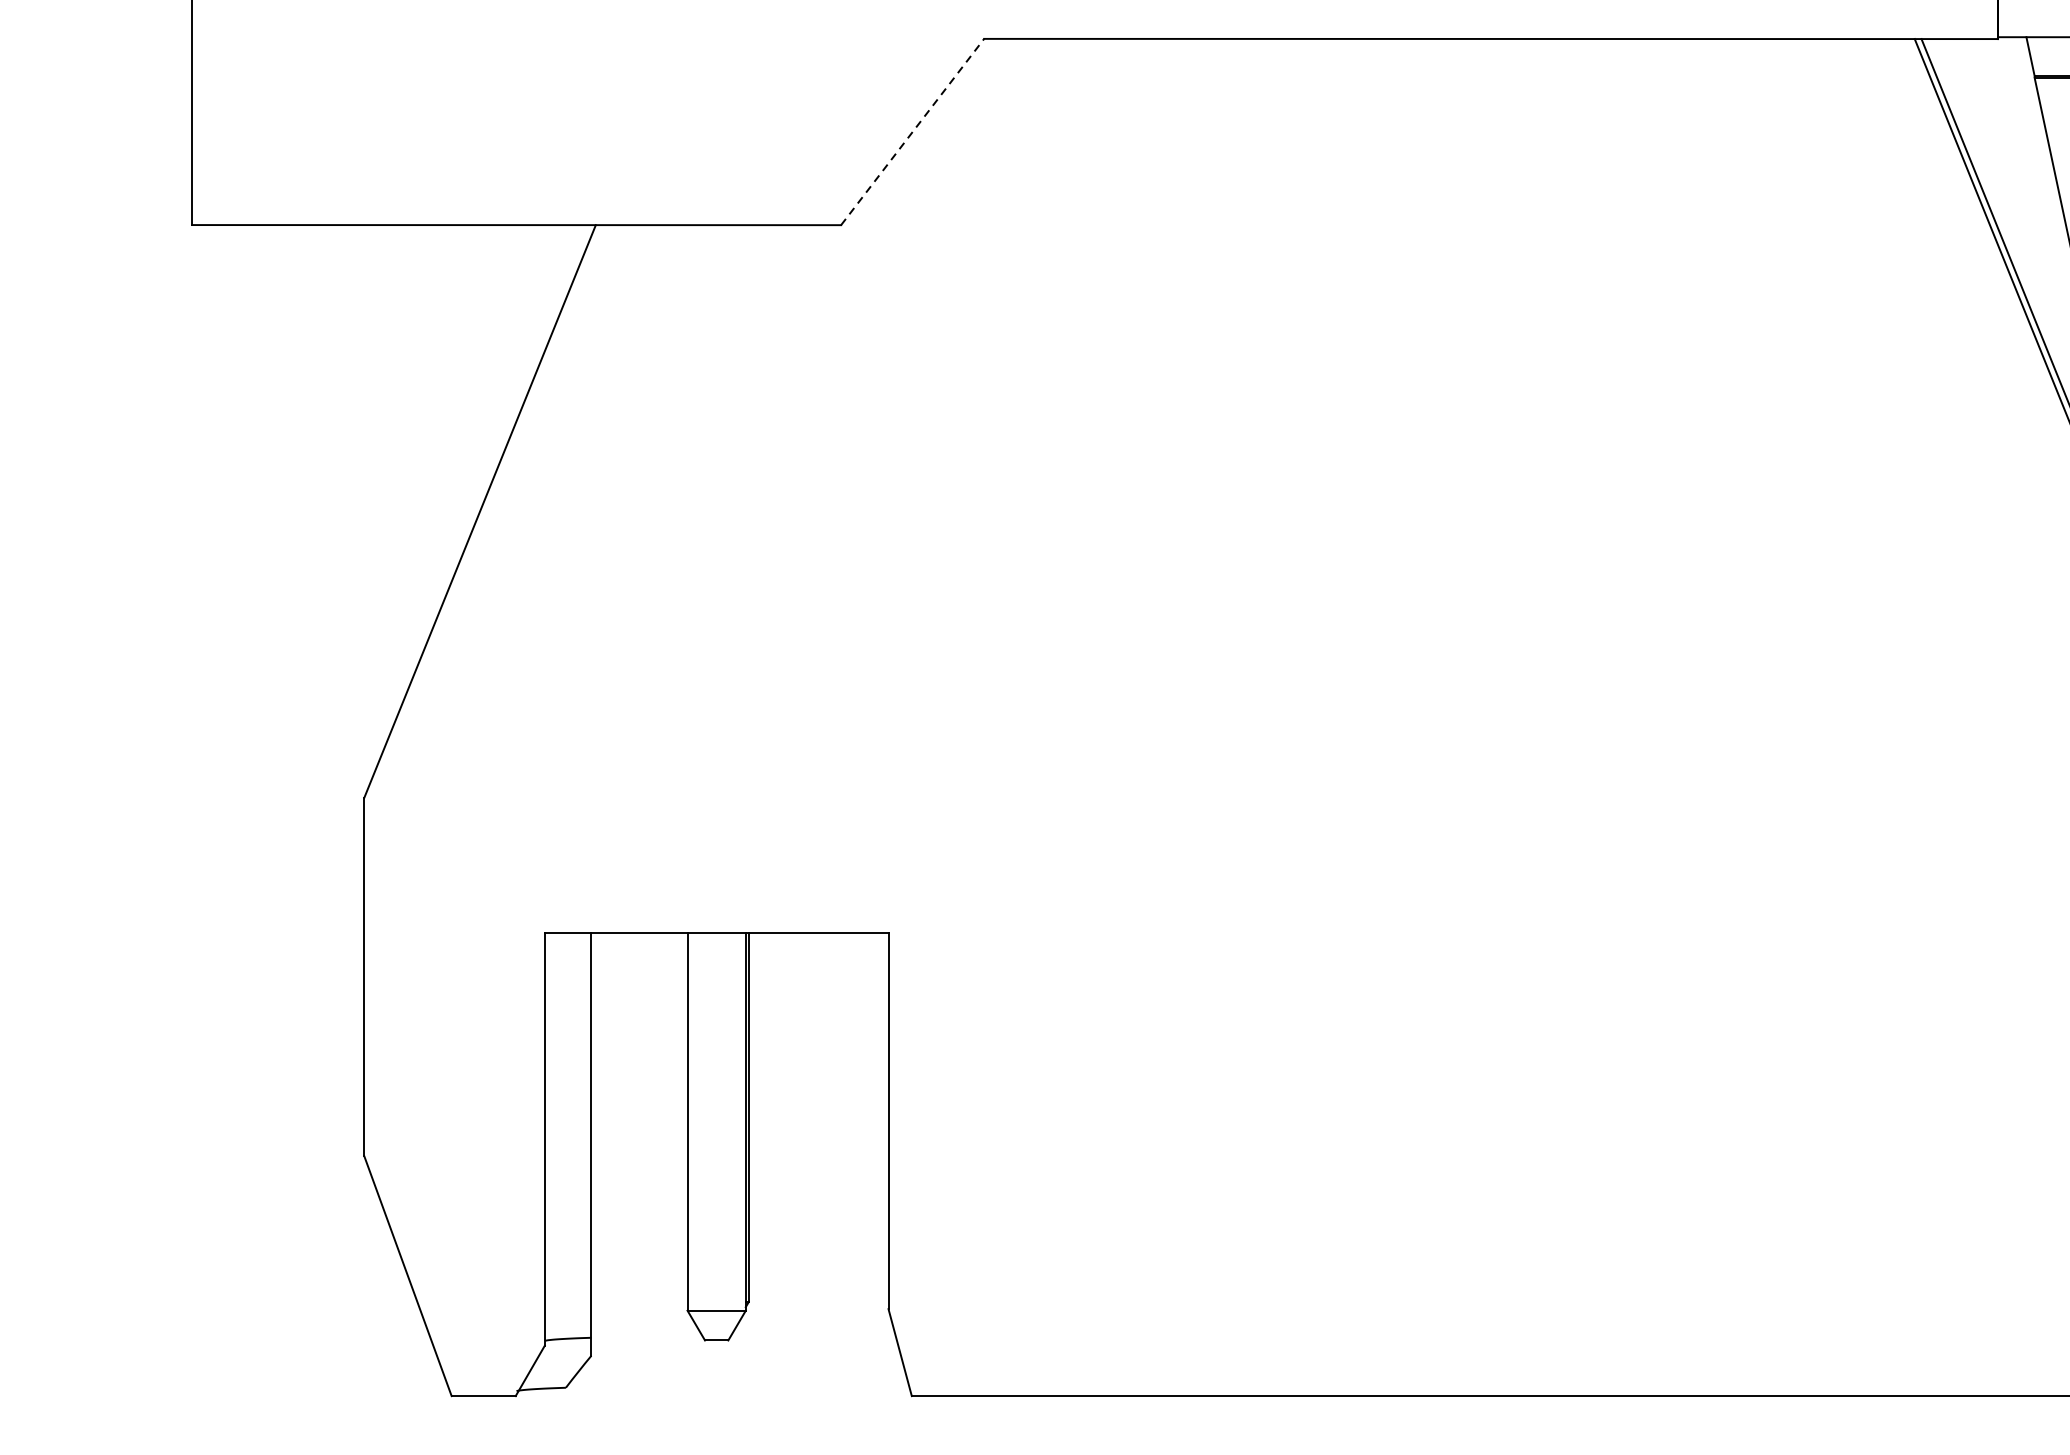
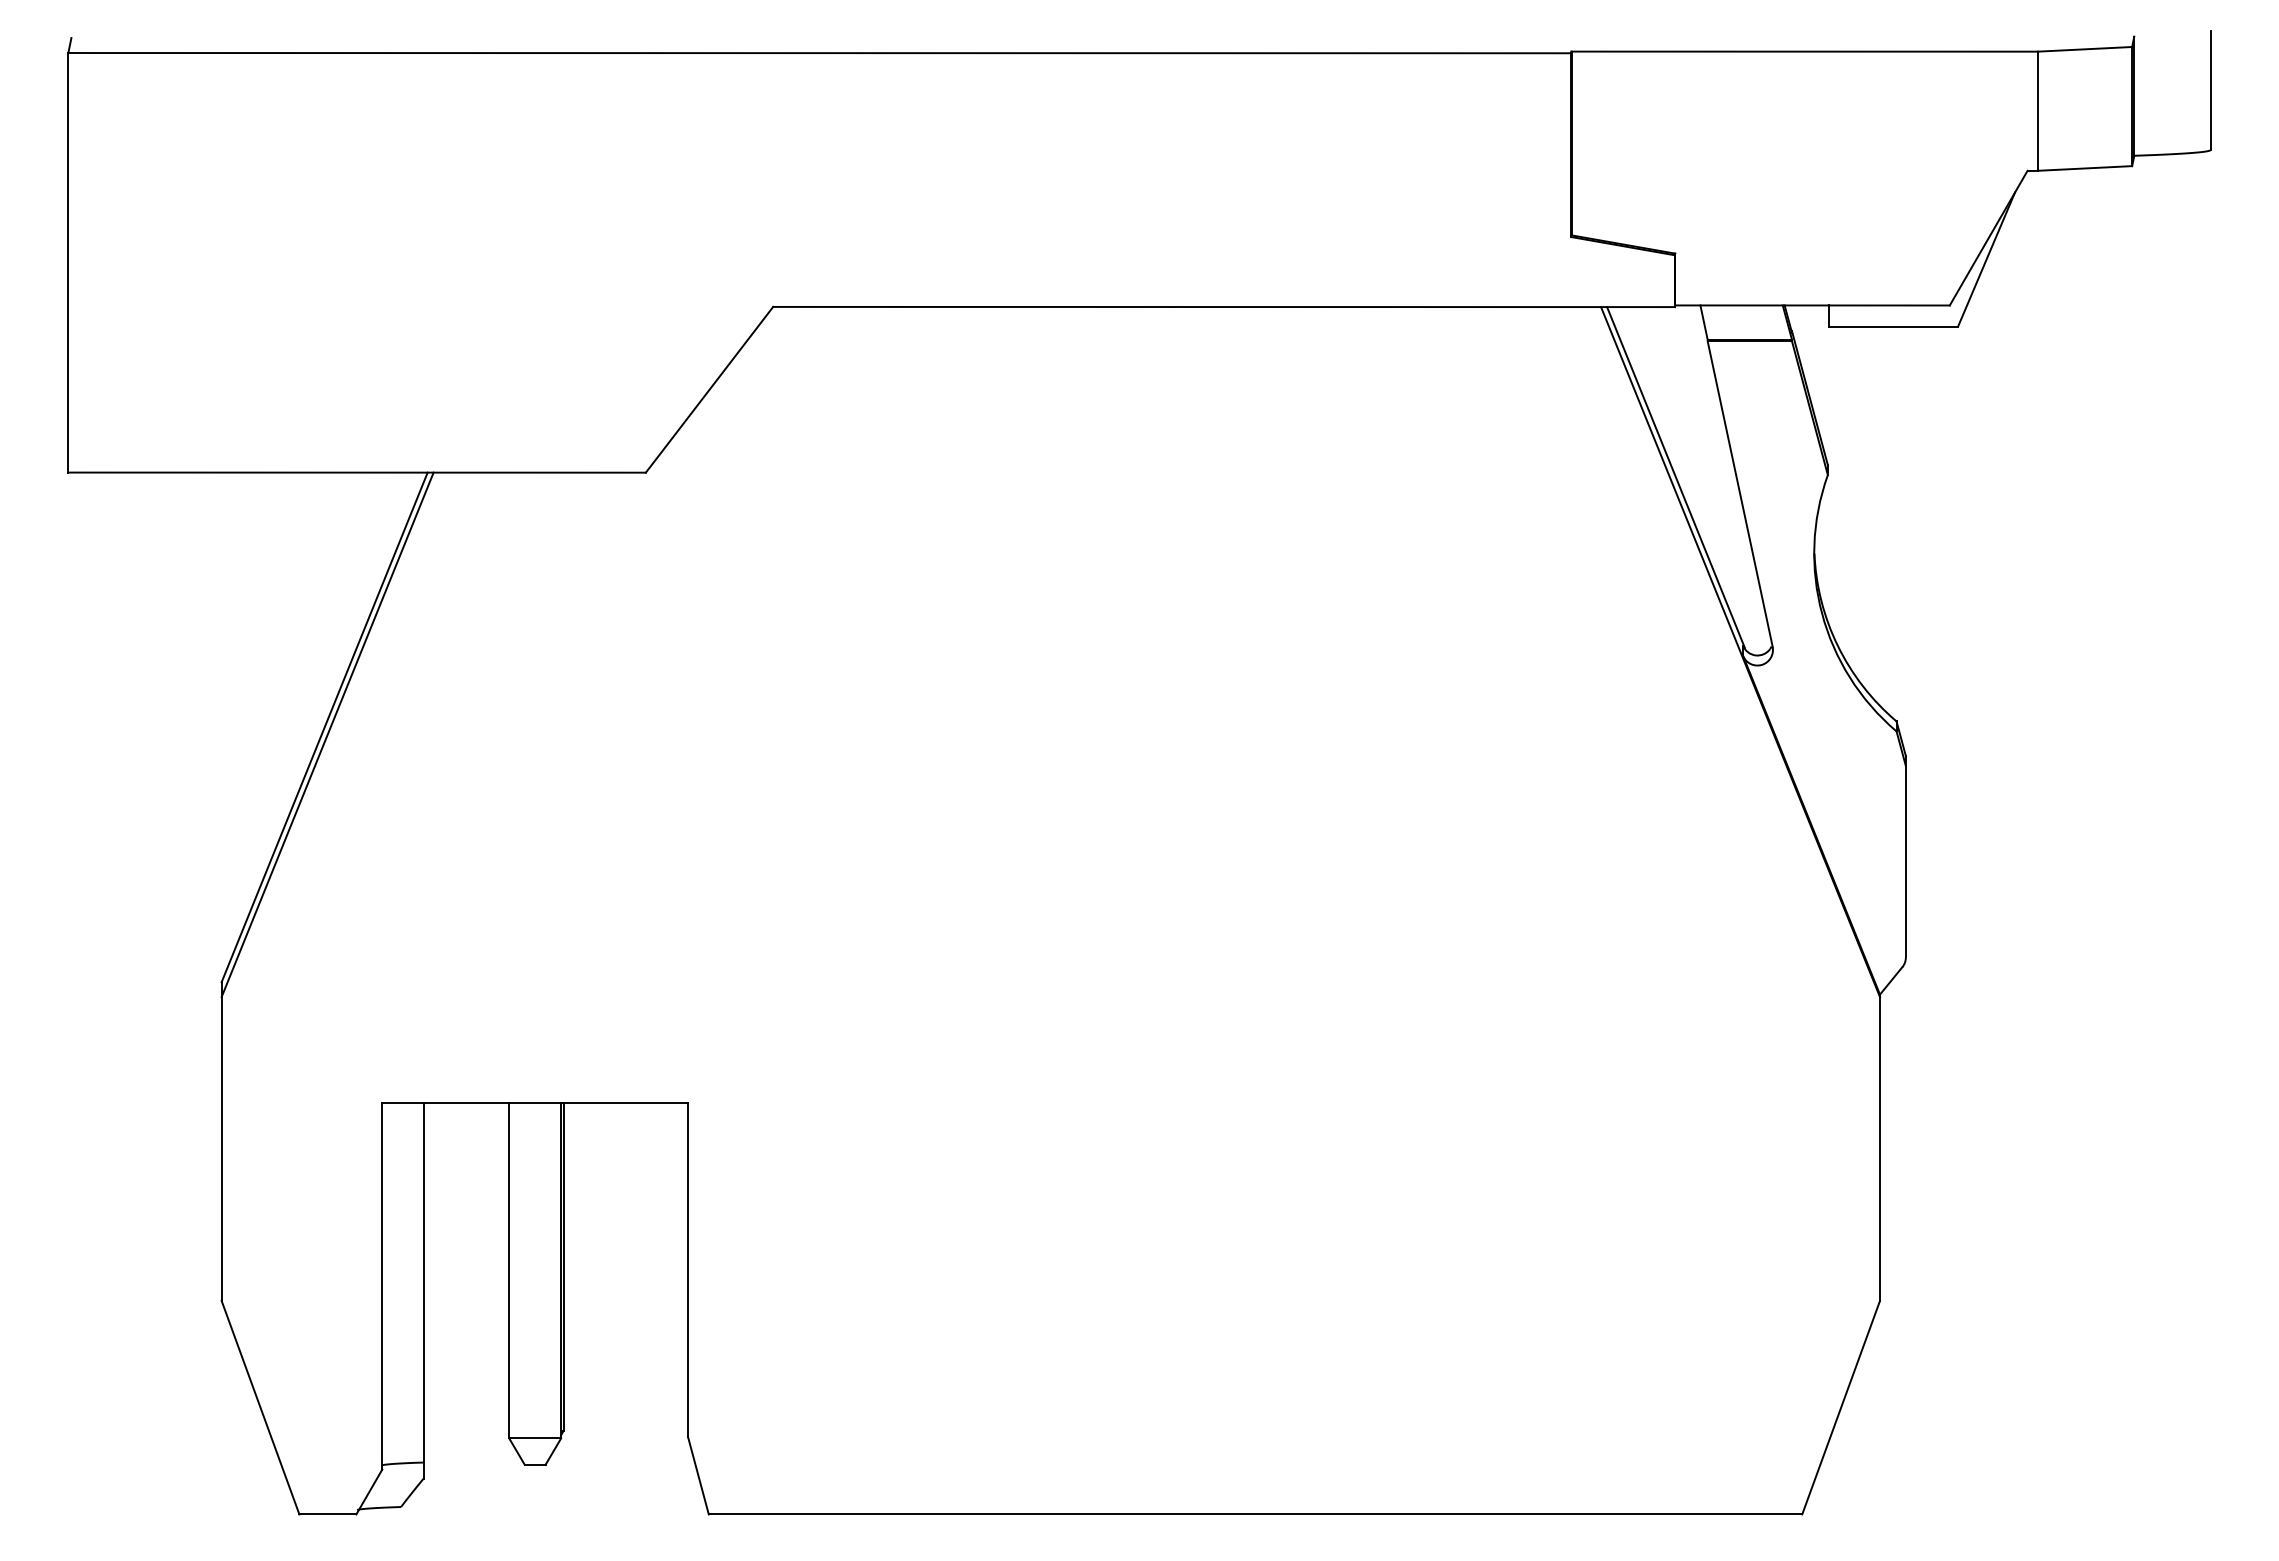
line: (912, 131) -> (709, 389), dashed -> solid
line: (483, 519) -> (327, 734), added

